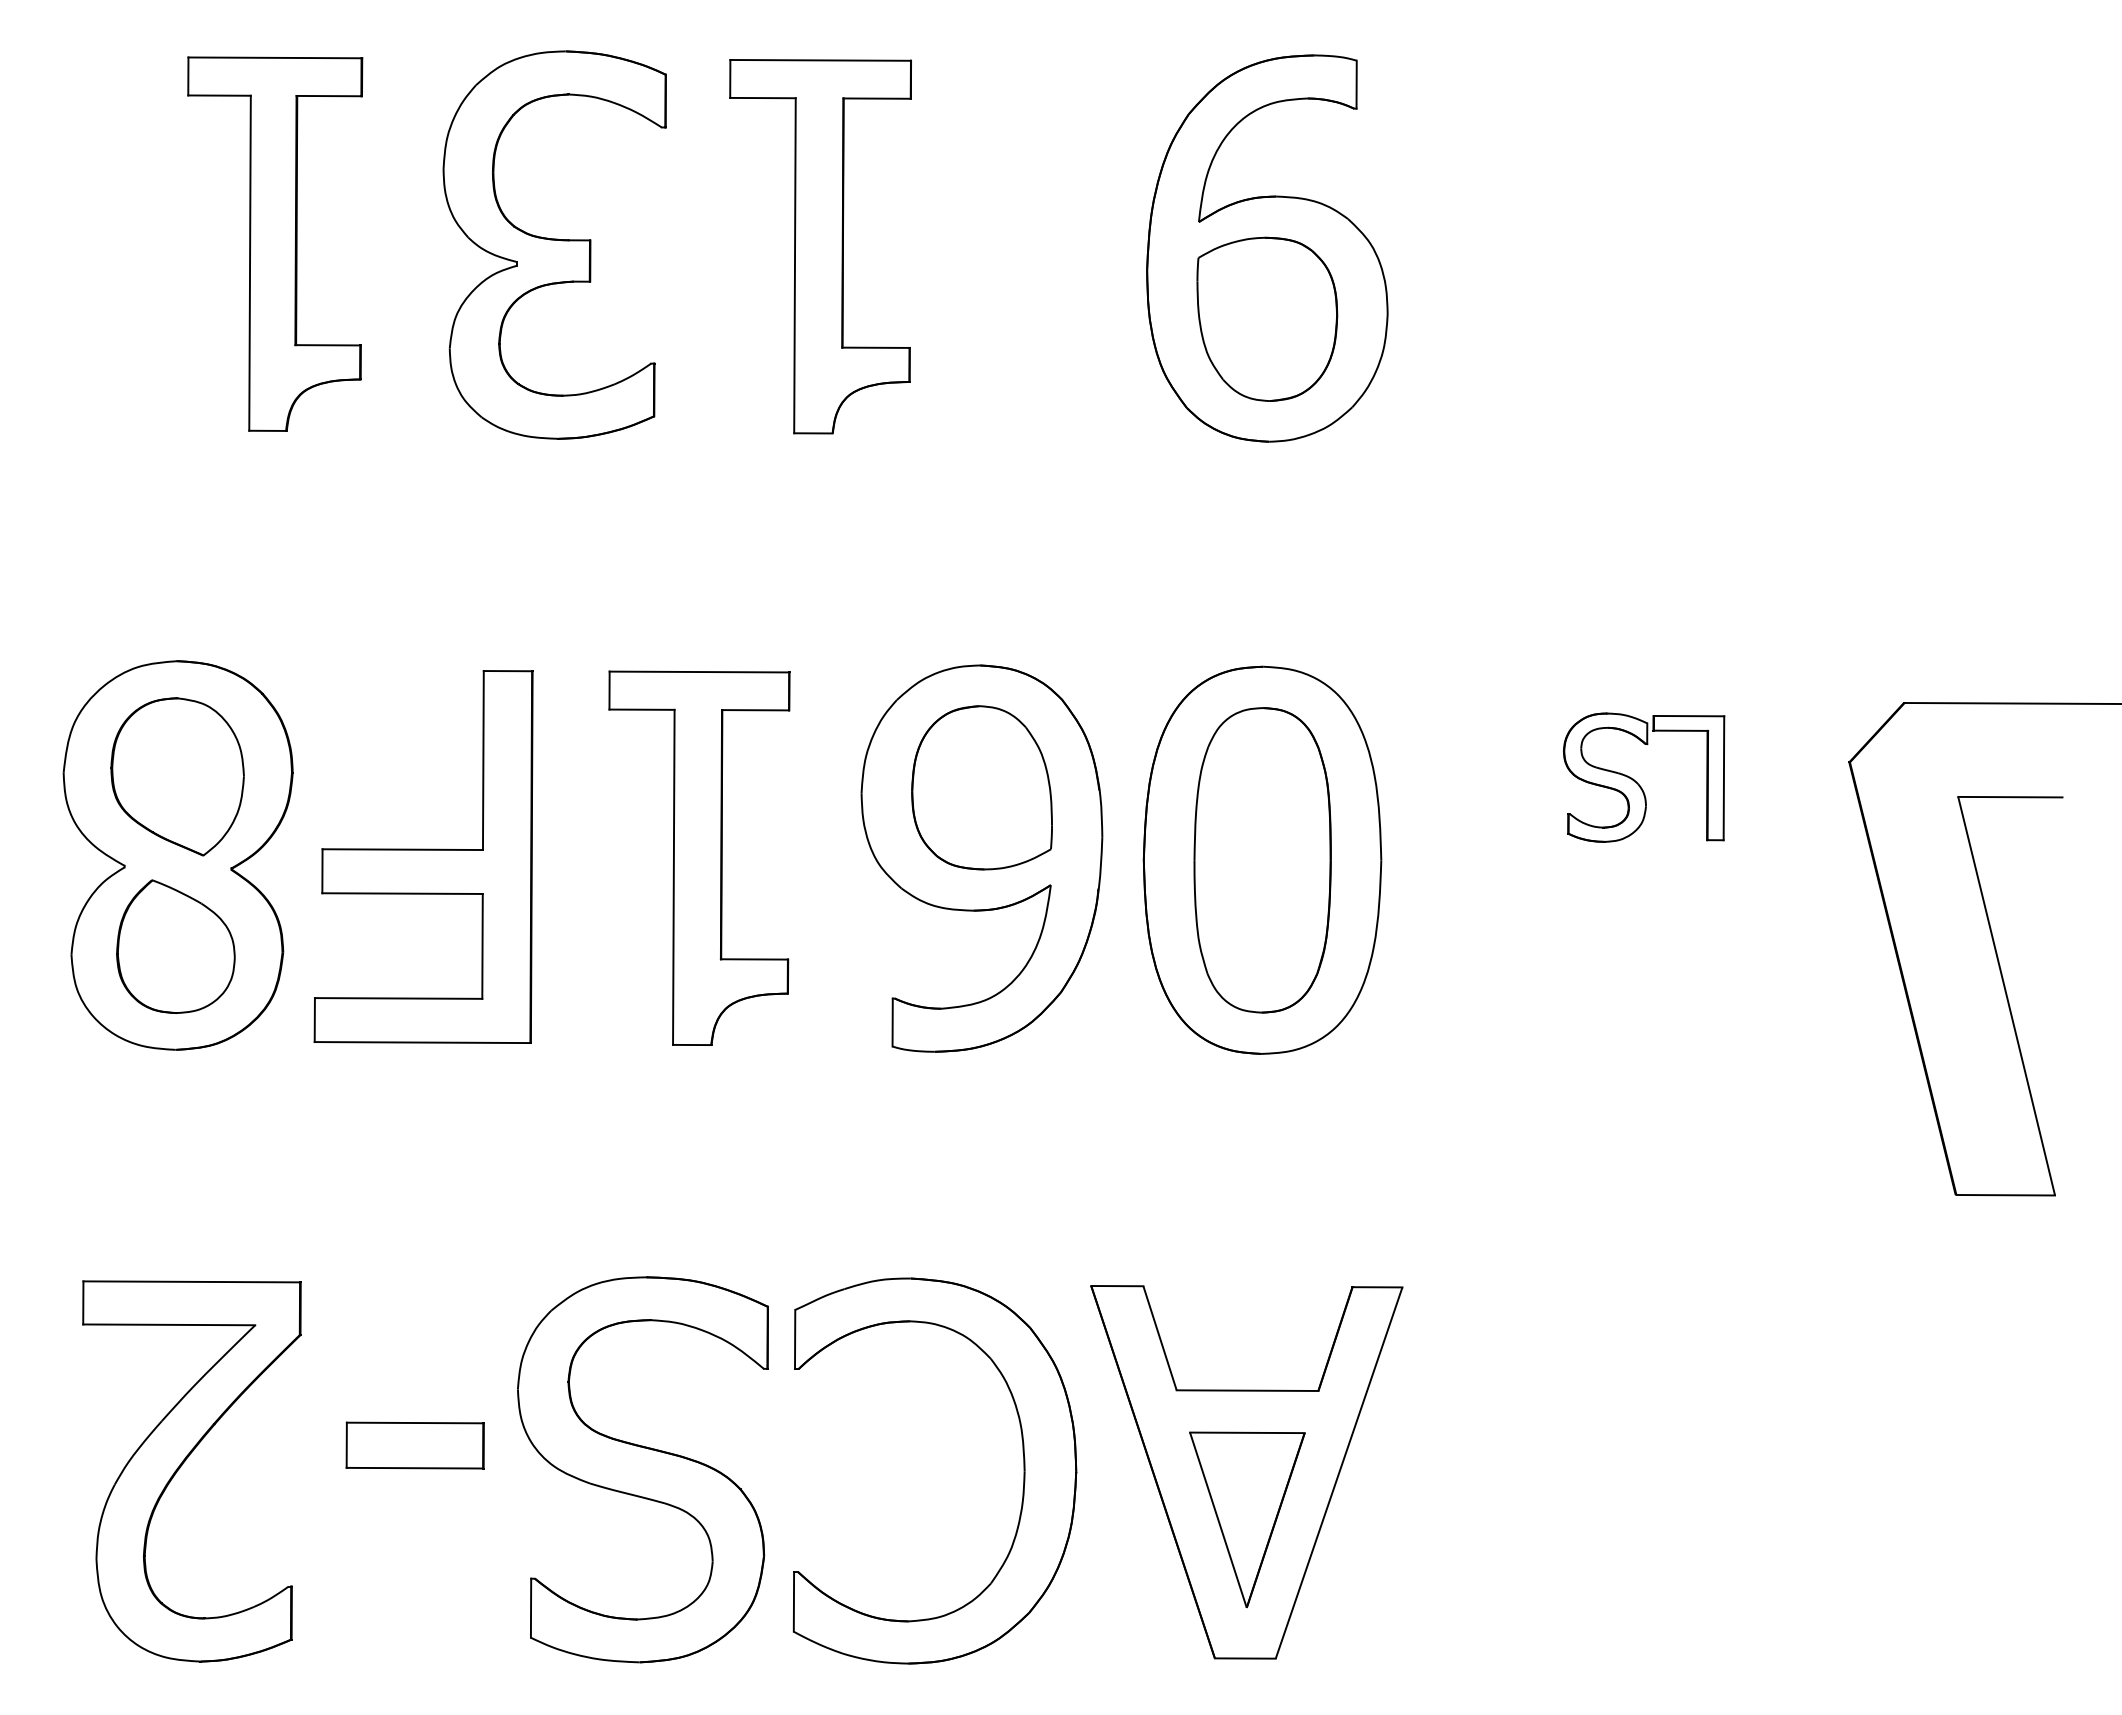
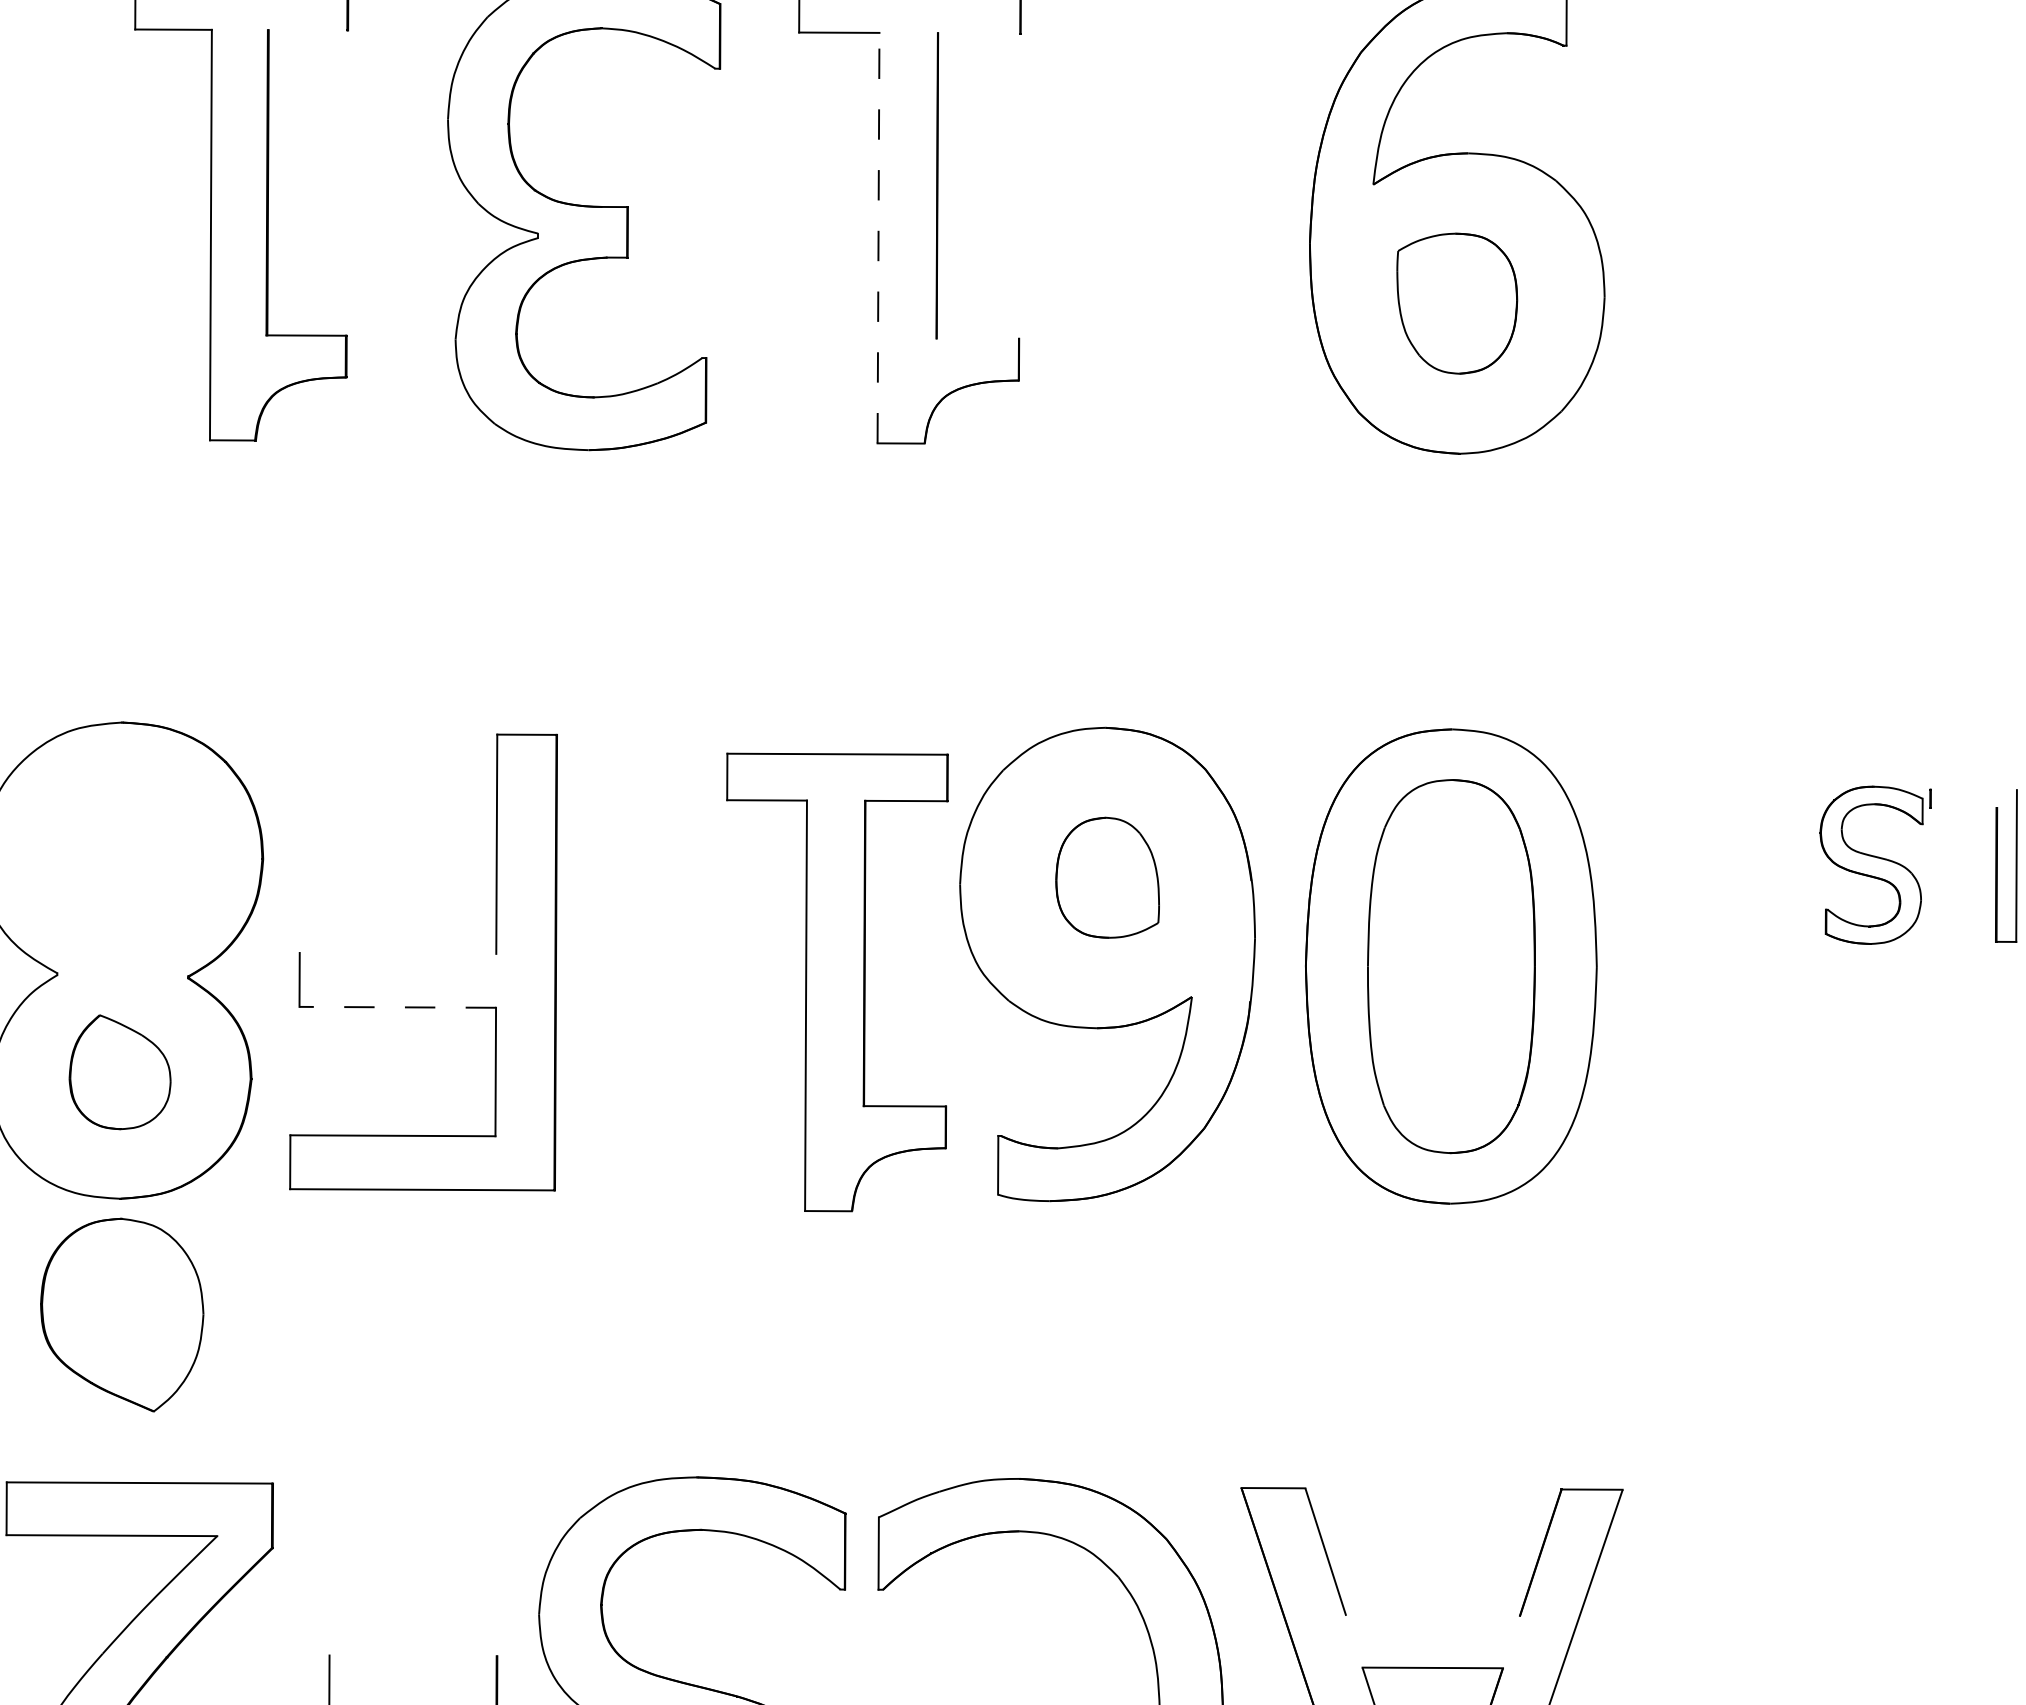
line: (328, 95) -> (307, 29), removed
line: (876, 98) -> (978, 33), removed
line: (794, 265) -> (877, 237), solid -> dashed
part: (1267, 318) -> (1457, 302), size x0.7
line: (875, 347) -> (977, 338), removed
line: (1689, 715) -> (1974, 789), removed
line: (1680, 730) -> (1963, 807), removed
part: (177, 776) -> (122, 1314), moved
part: (981, 787) -> (1107, 877), size x0.6
line: (402, 849) -> (397, 953), removed
part: (699, 857) -> (837, 981), moved
line: (402, 893) -> (397, 1007), solid -> dashed
part: (175, 946) -> (119, 1072), size x0.7
line: (1247, 1390) -> (1432, 1616), removed
line: (414, 1422) -> (412, 1655), removed

